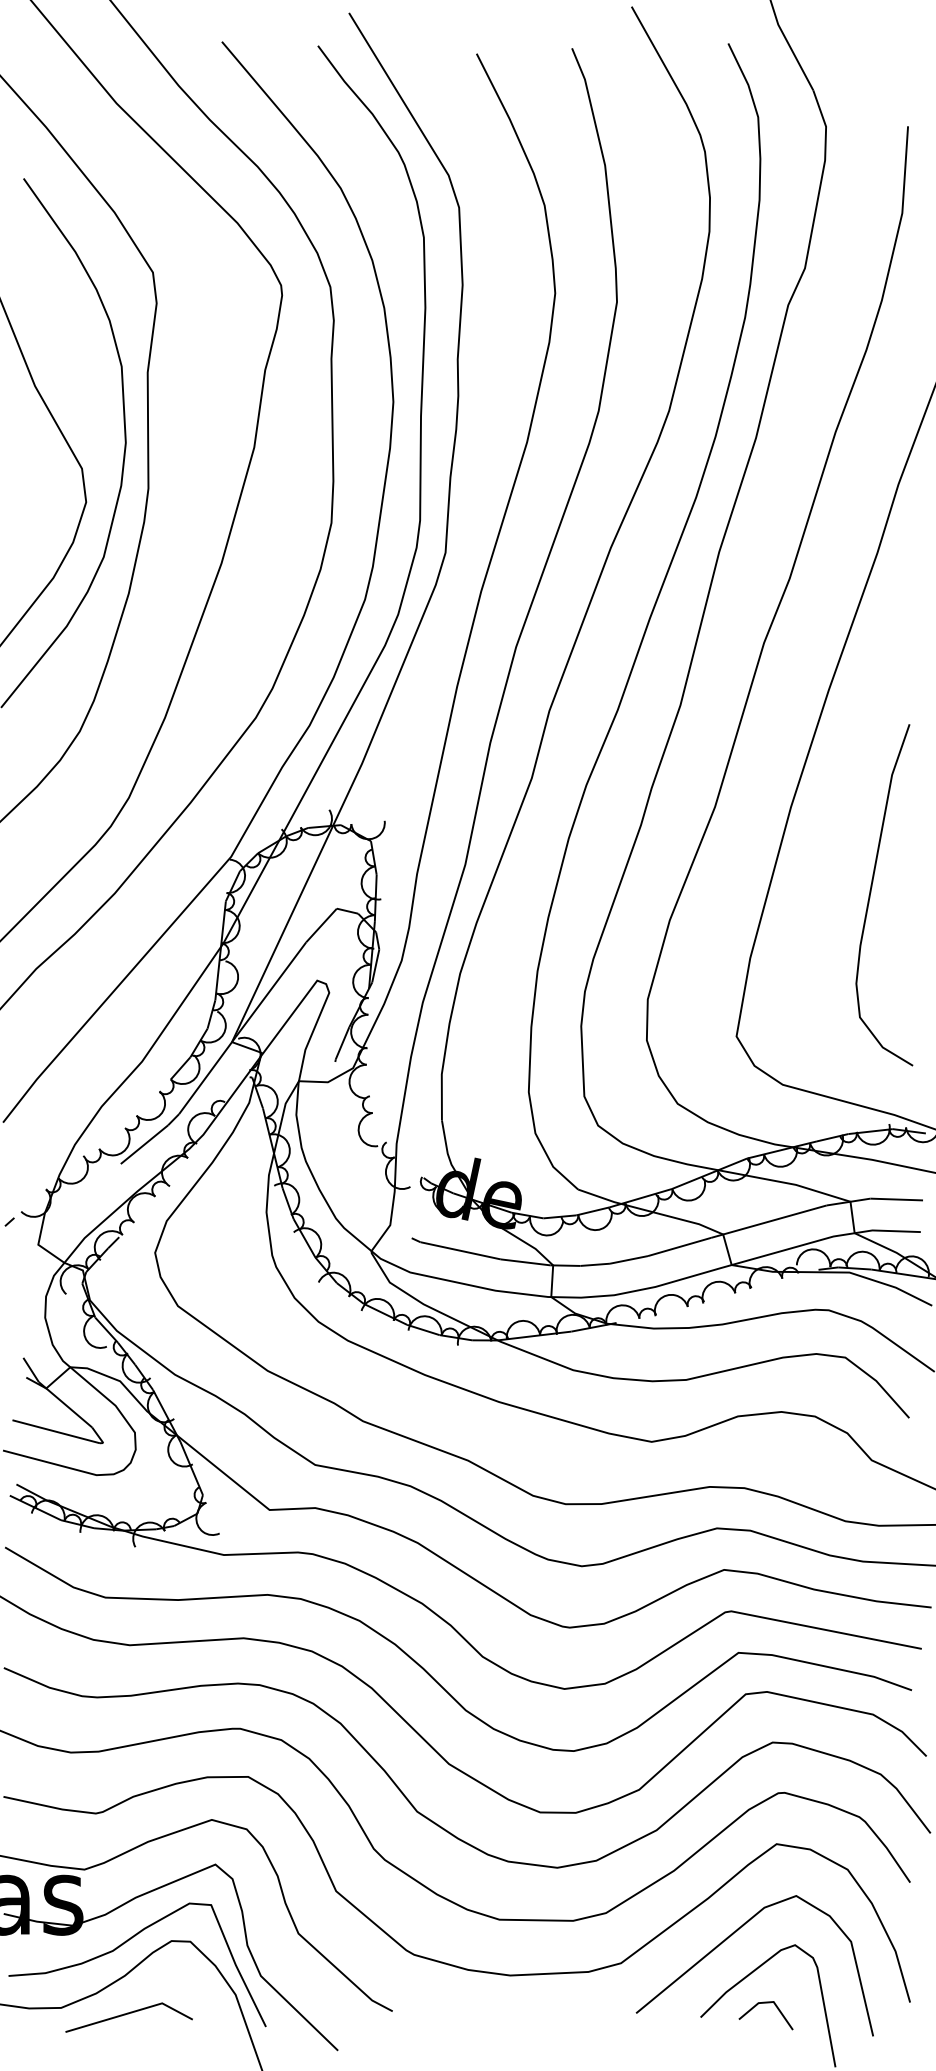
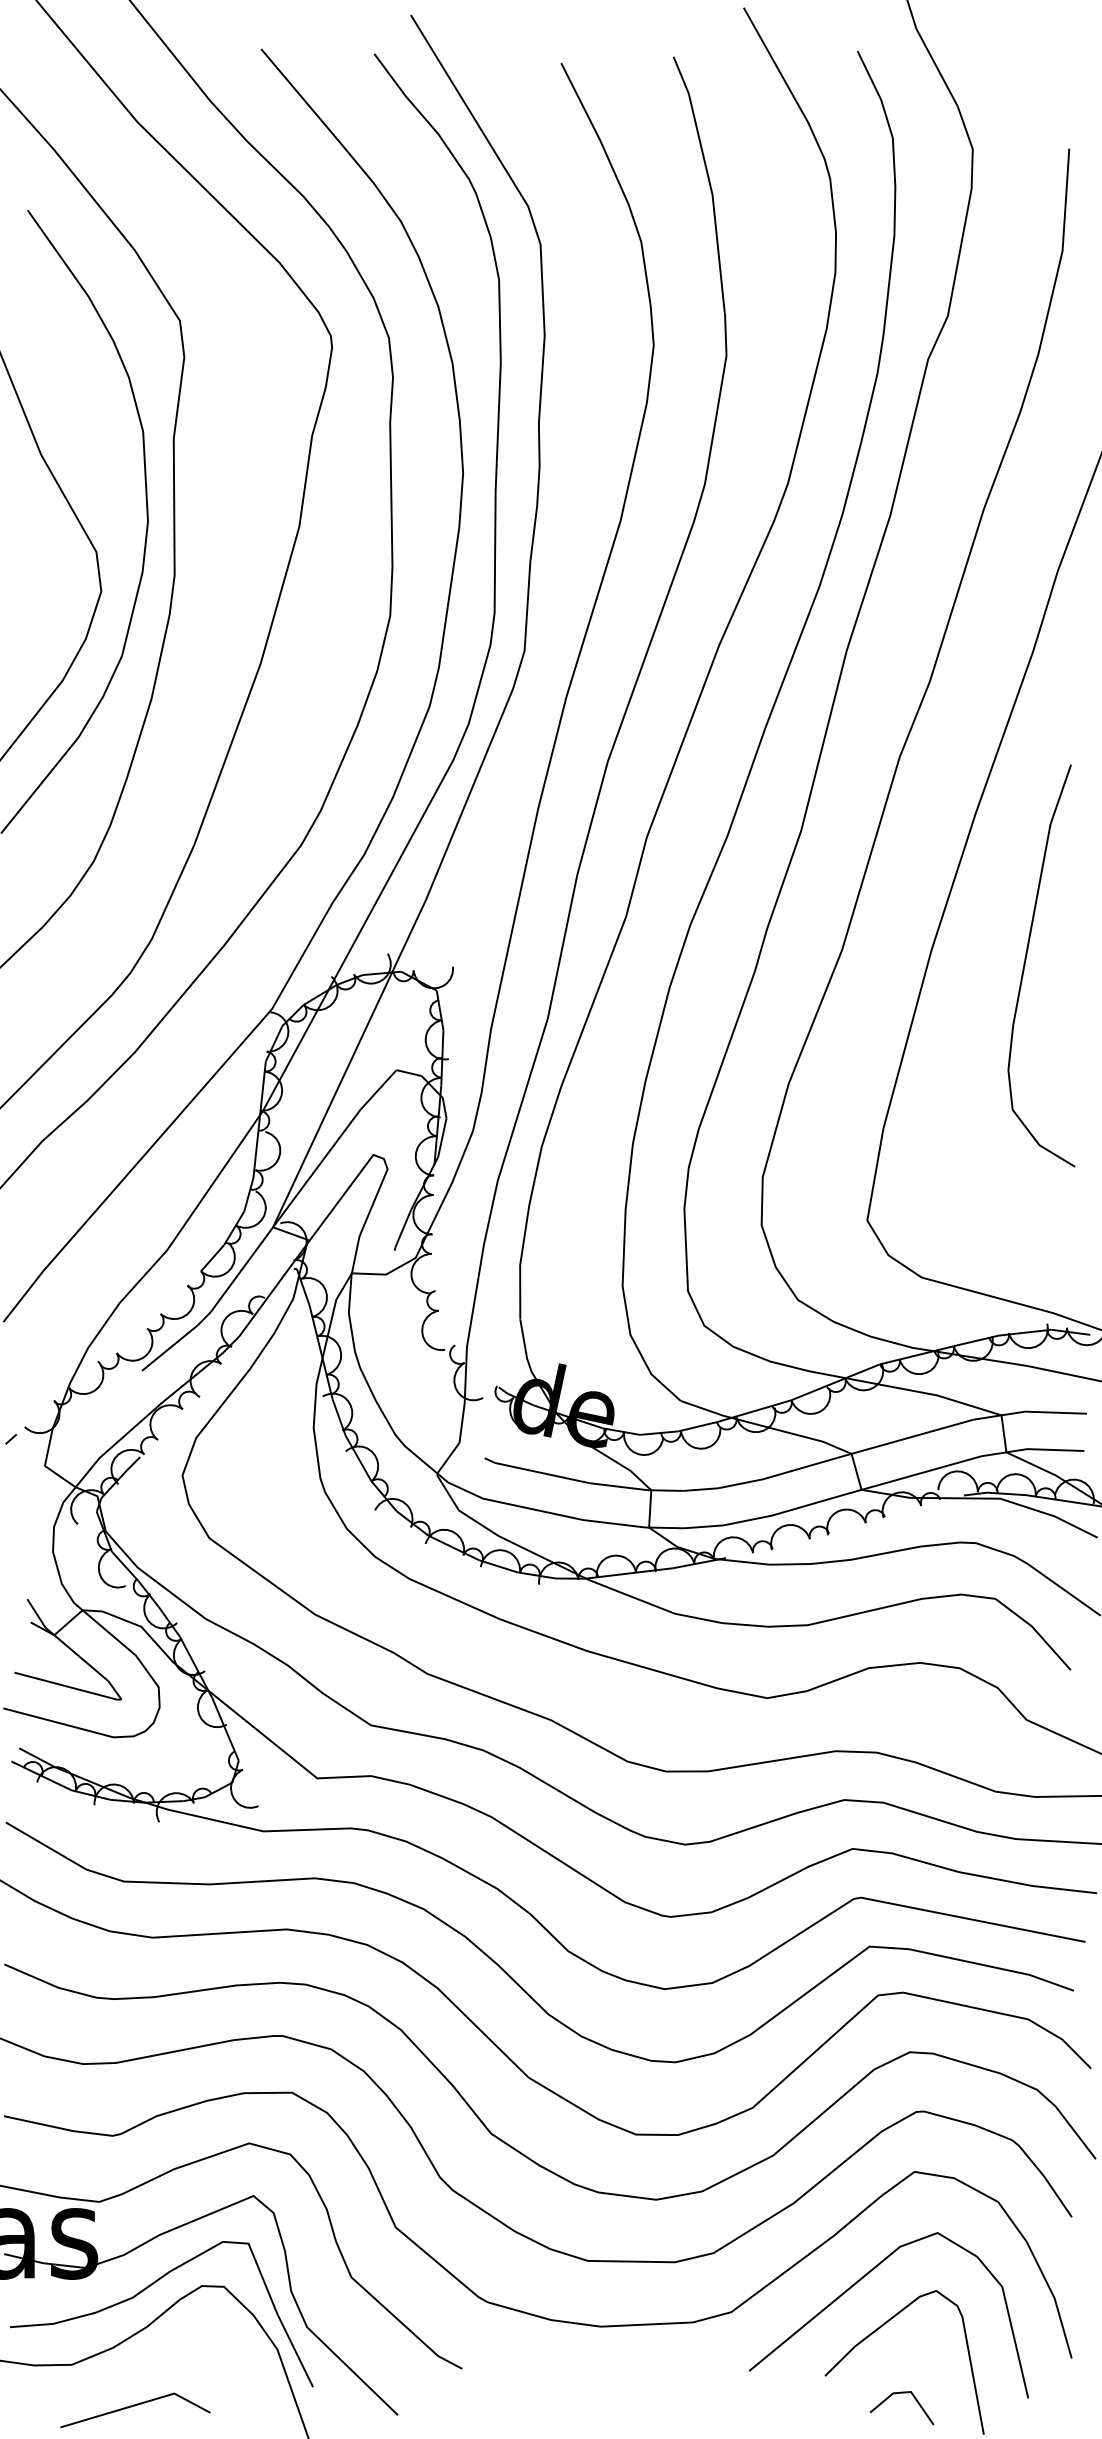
curve: (871, 892) -> (1026, 962), moved
line: (765, 2003) -> (901, 2393), moved
line: (128, 2014) -> (134, 2406), moved

